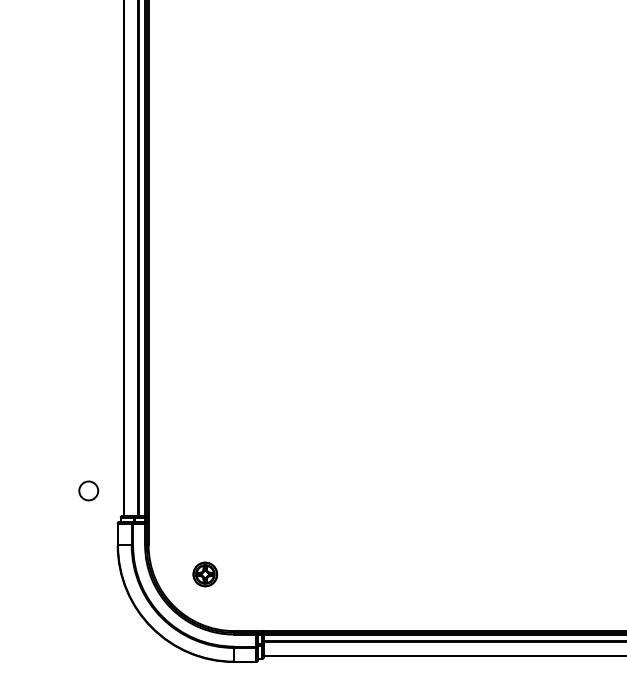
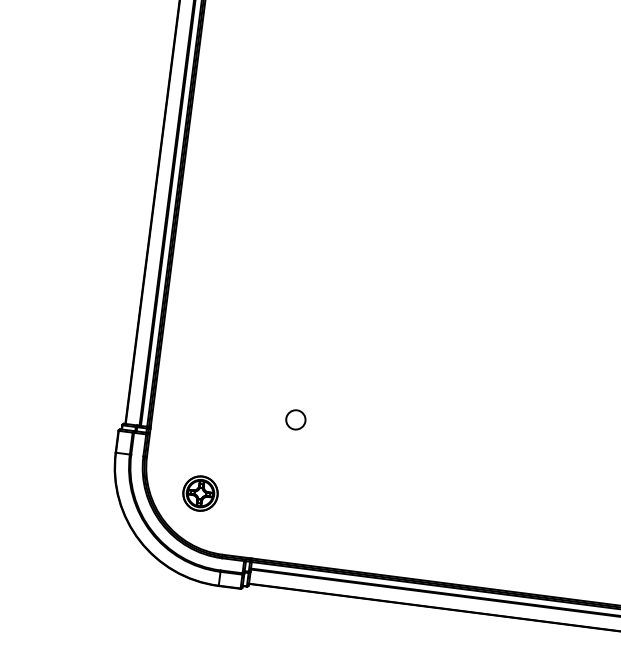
circle: (88, 490) -> (295, 419), moved
part: (205, 574) -> (200, 493), size x1.43

